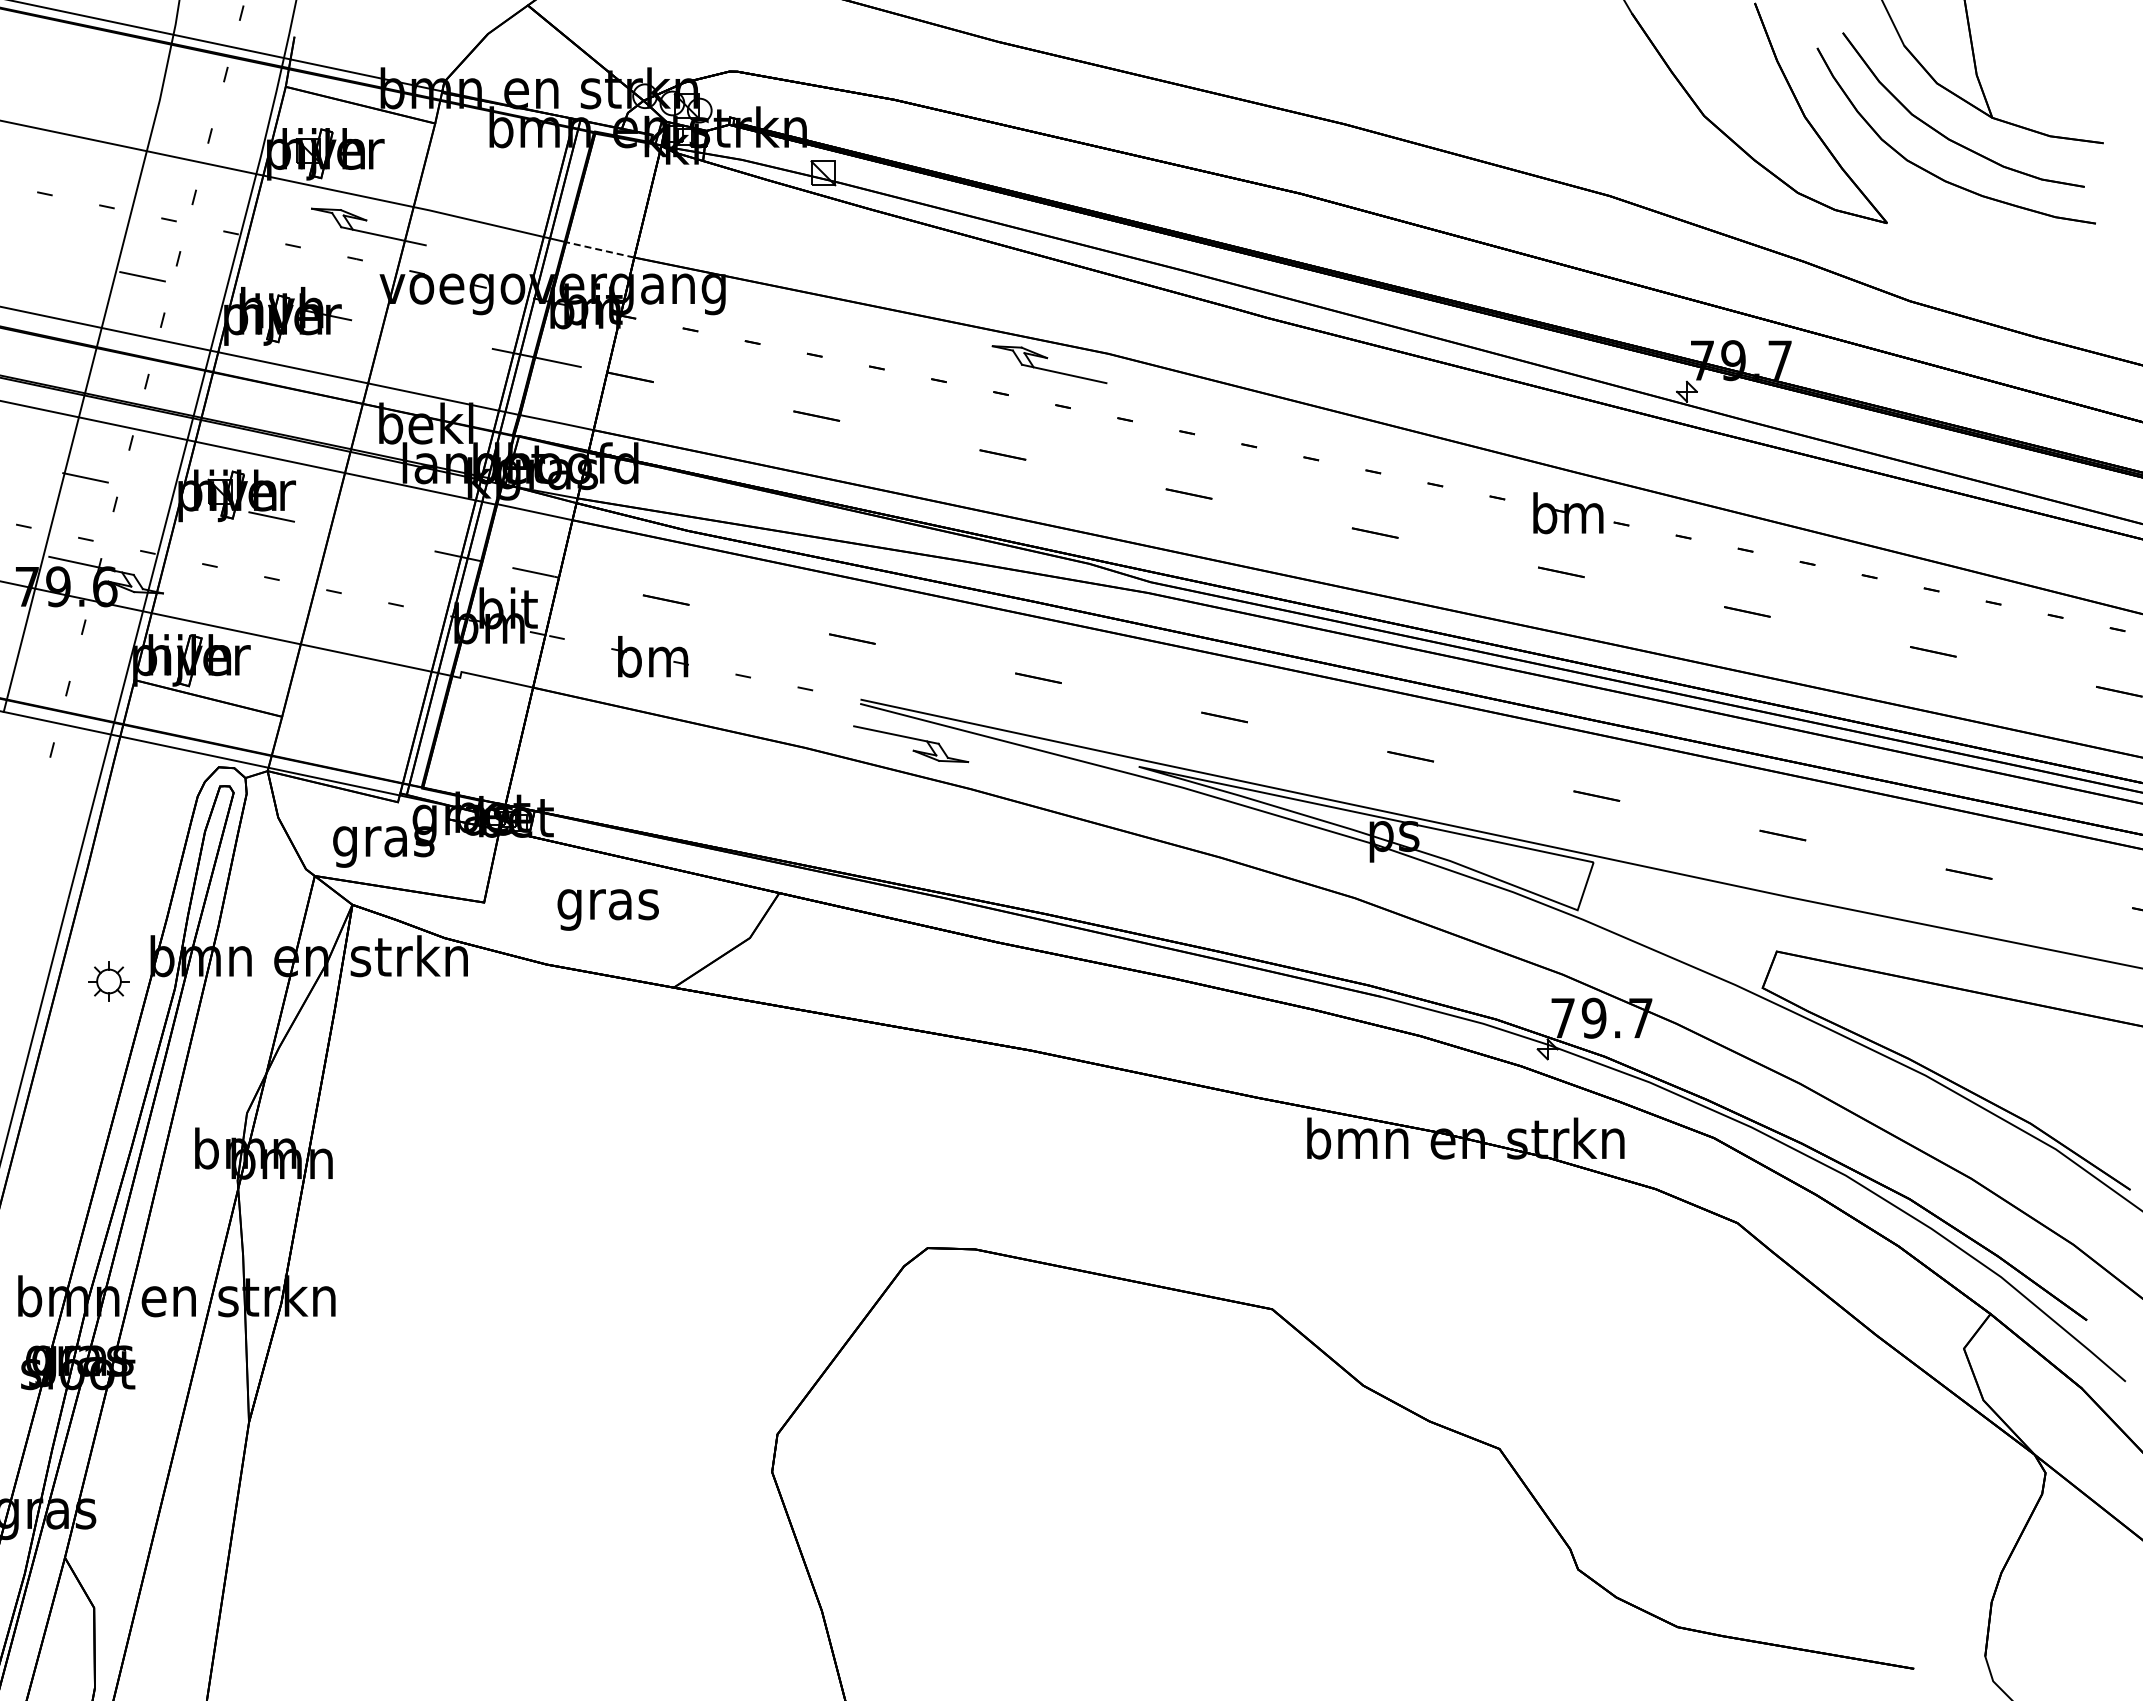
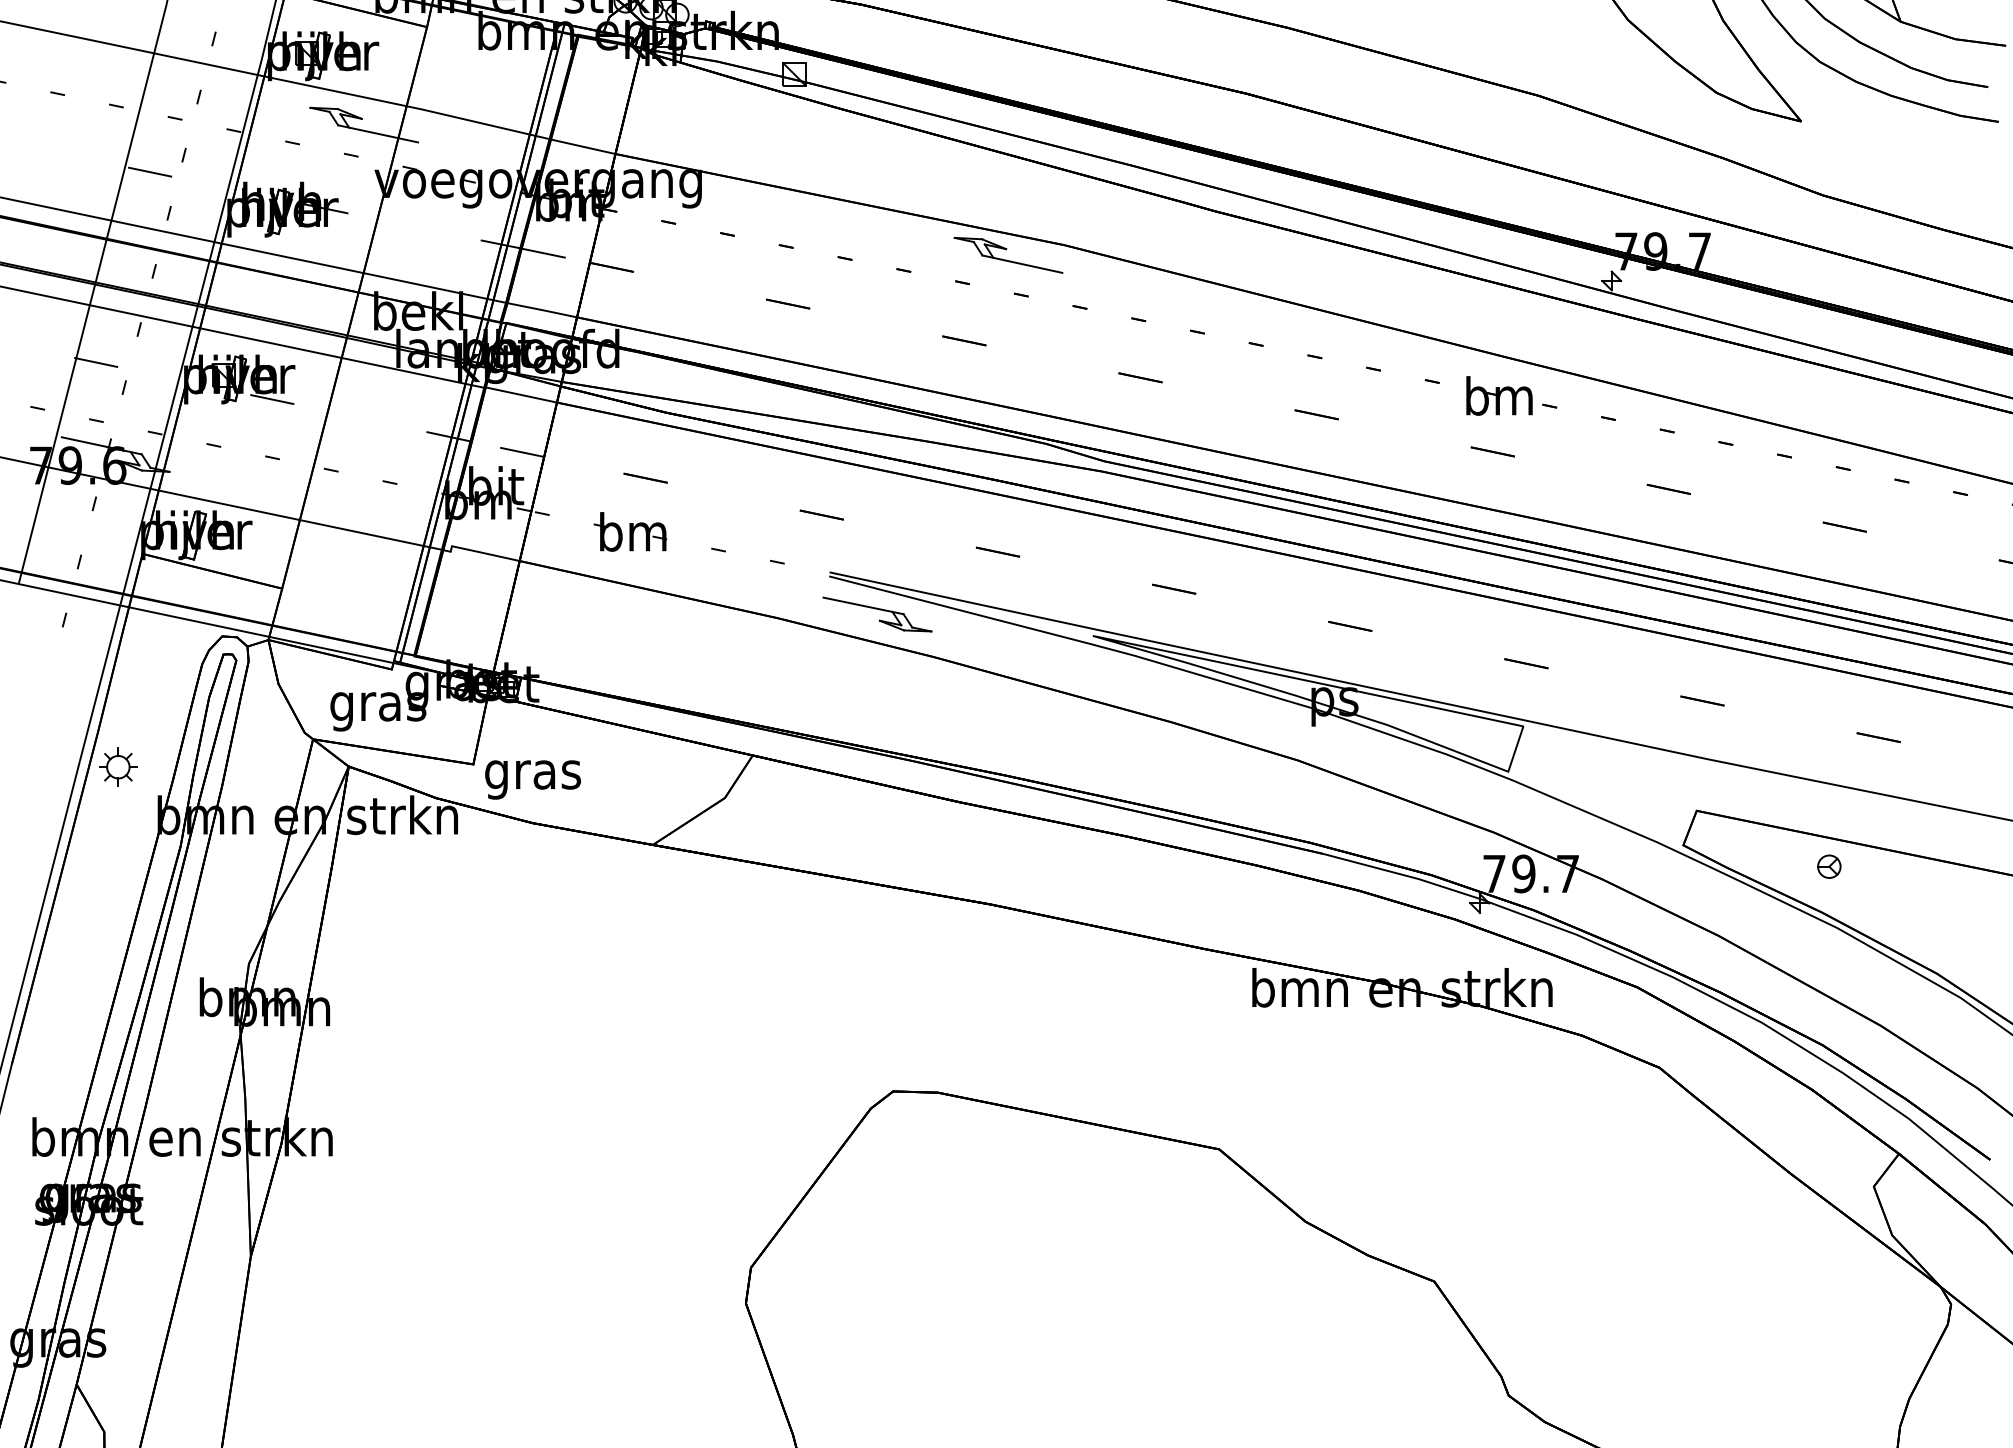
line: (600, 249) -> (583, 146), dashed -> solid
text: (607, 909) -> (532, 779), moved
part: (108, 981) -> (117, 767), moved
part: (1916, 1010) -> (1828, 866), added

